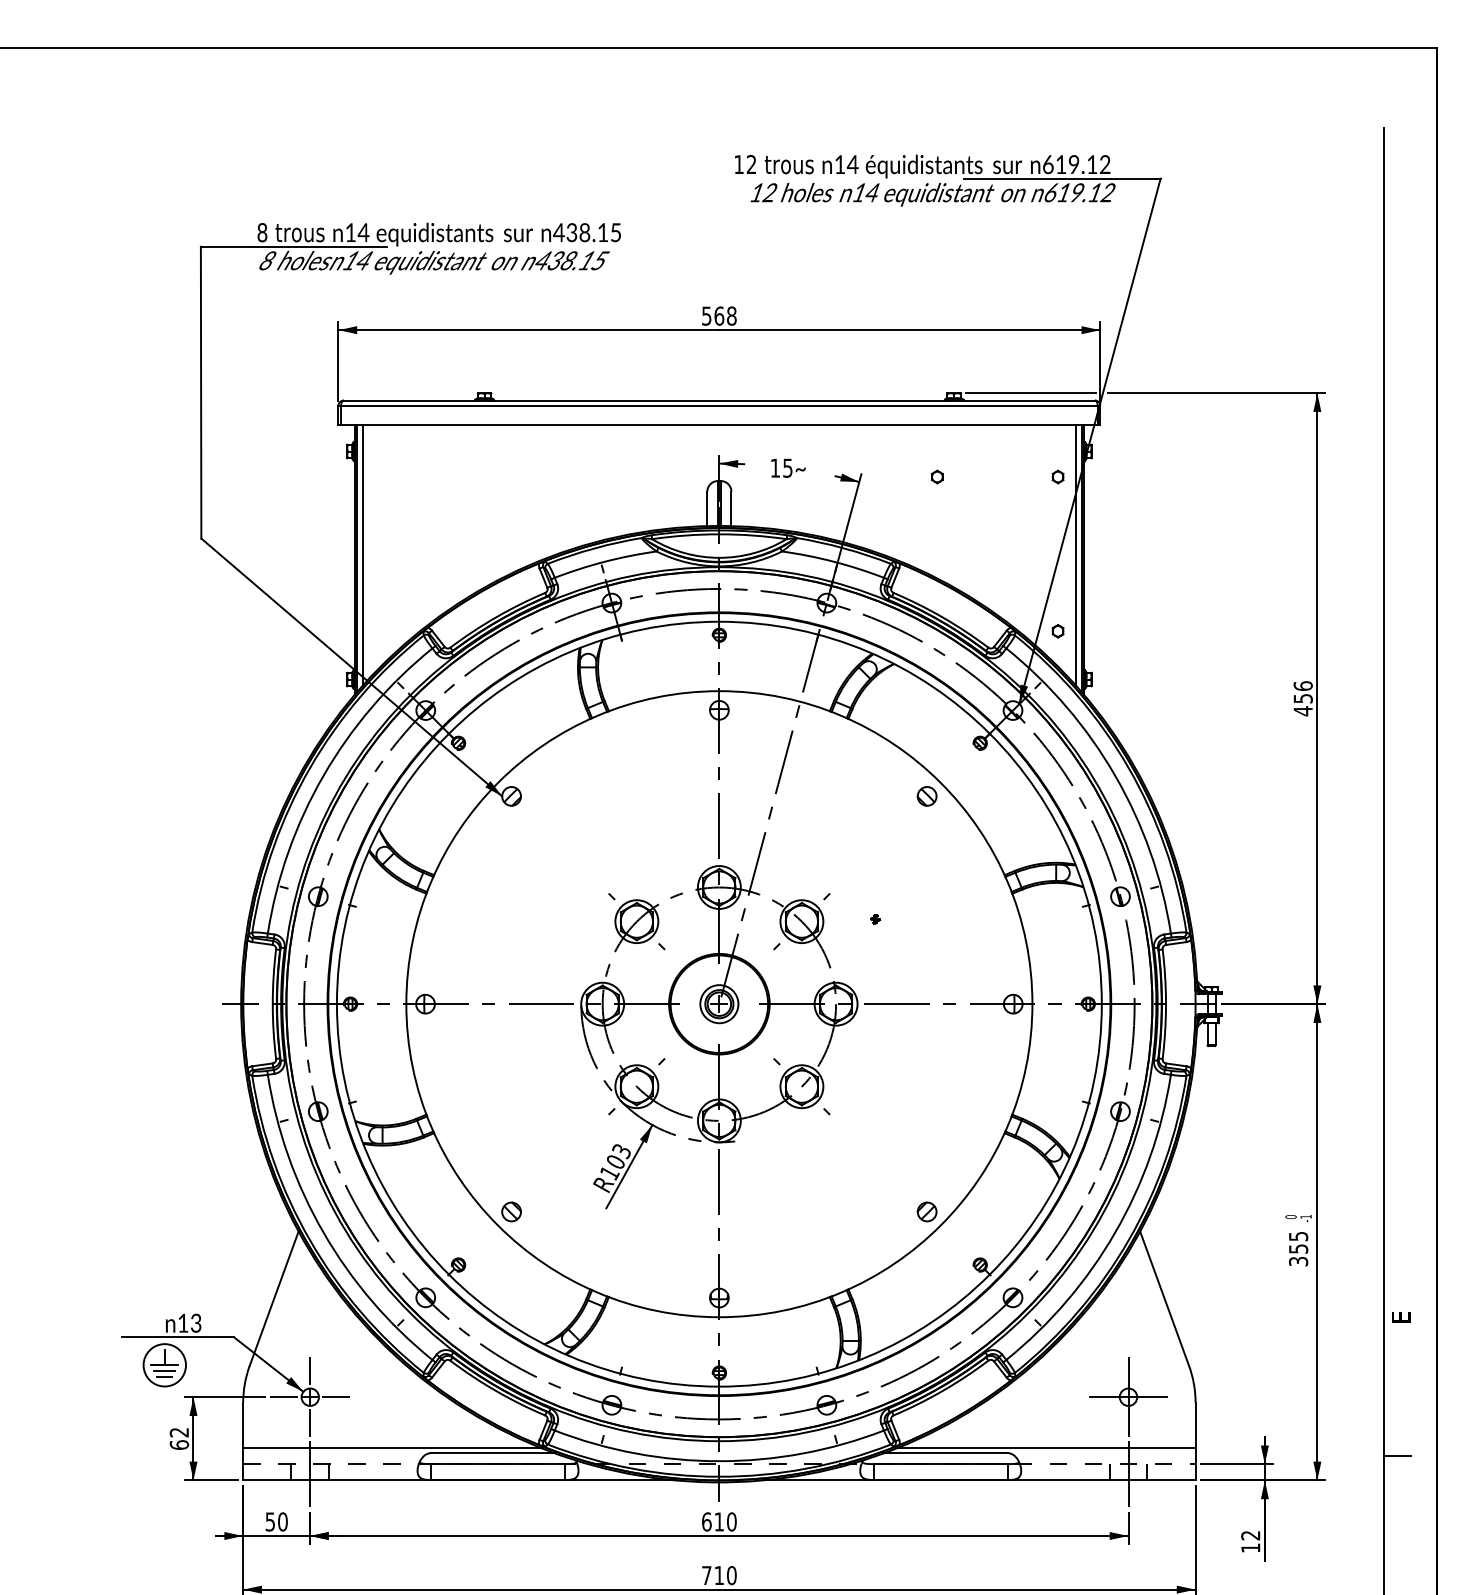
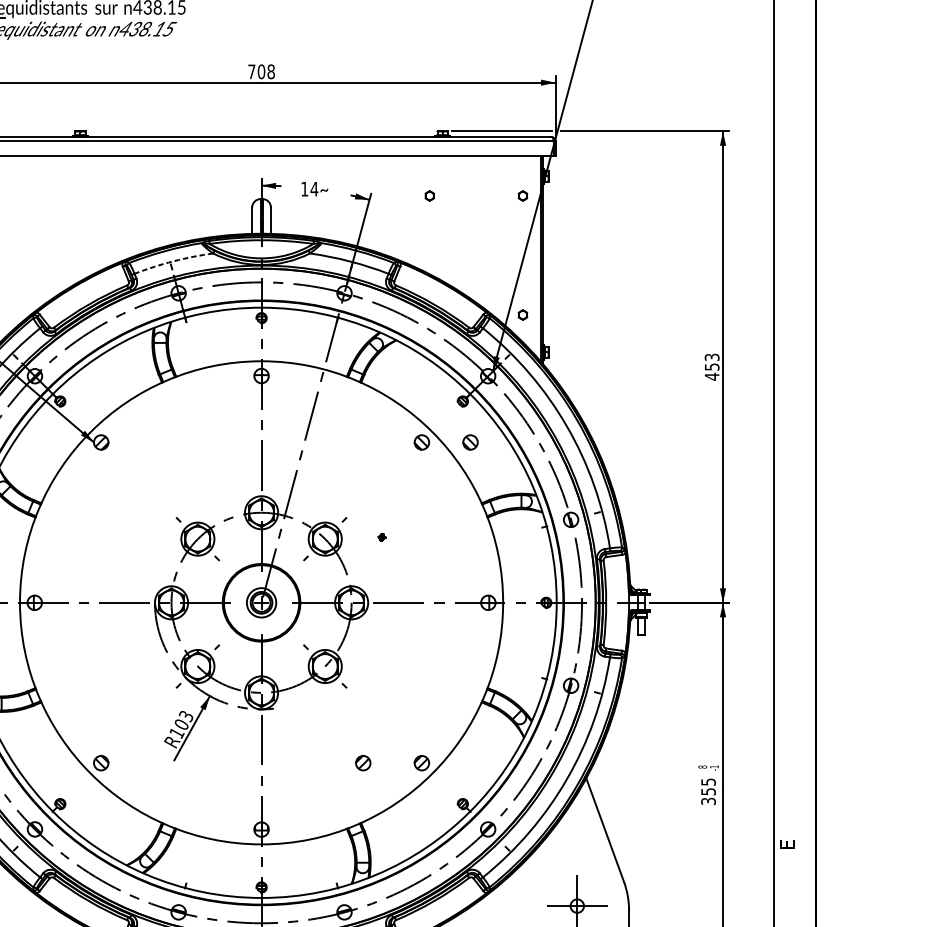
text: (713, 315) -> (257, 71), 568 -> 708
text: (787, 467) -> (314, 188), 15 -> 14
line: (1076, 554) -> (537, 255), removed
arc: (605, 561) -> (173, 261), solid -> dashed
text: (1302, 685) -> (711, 356), 456 -> 453
part: (989, 796) -> (470, 442), added
part: (850, 1211) -> (362, 762), added
text: (1291, 1217) -> (703, 767), 0 -> 8

